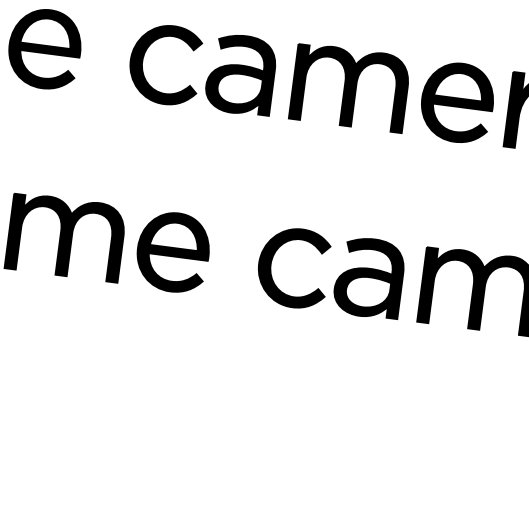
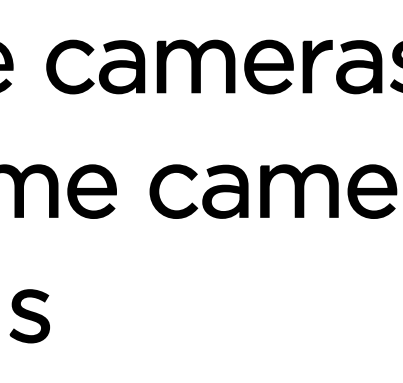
part: (57, 424) -> (29, 316), added

